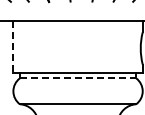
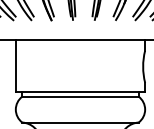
line: (13, 47) -> (15, 65), dashed -> solid
line: (78, 78) -> (80, 96), dashed -> solid

